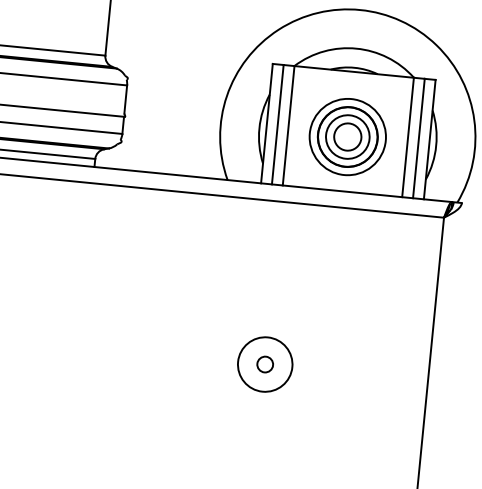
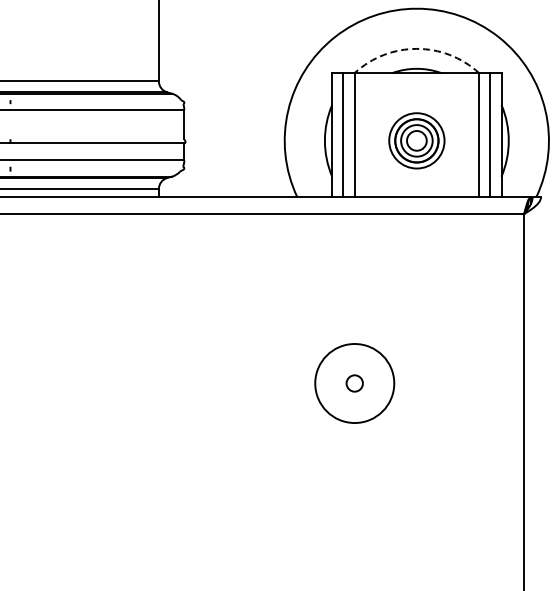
arc: (356, 48) -> (416, 48), solid -> dashed
part: (347, 136) -> (416, 140), size x0.7
circle: (264, 364) -> (354, 383), size x1.4

